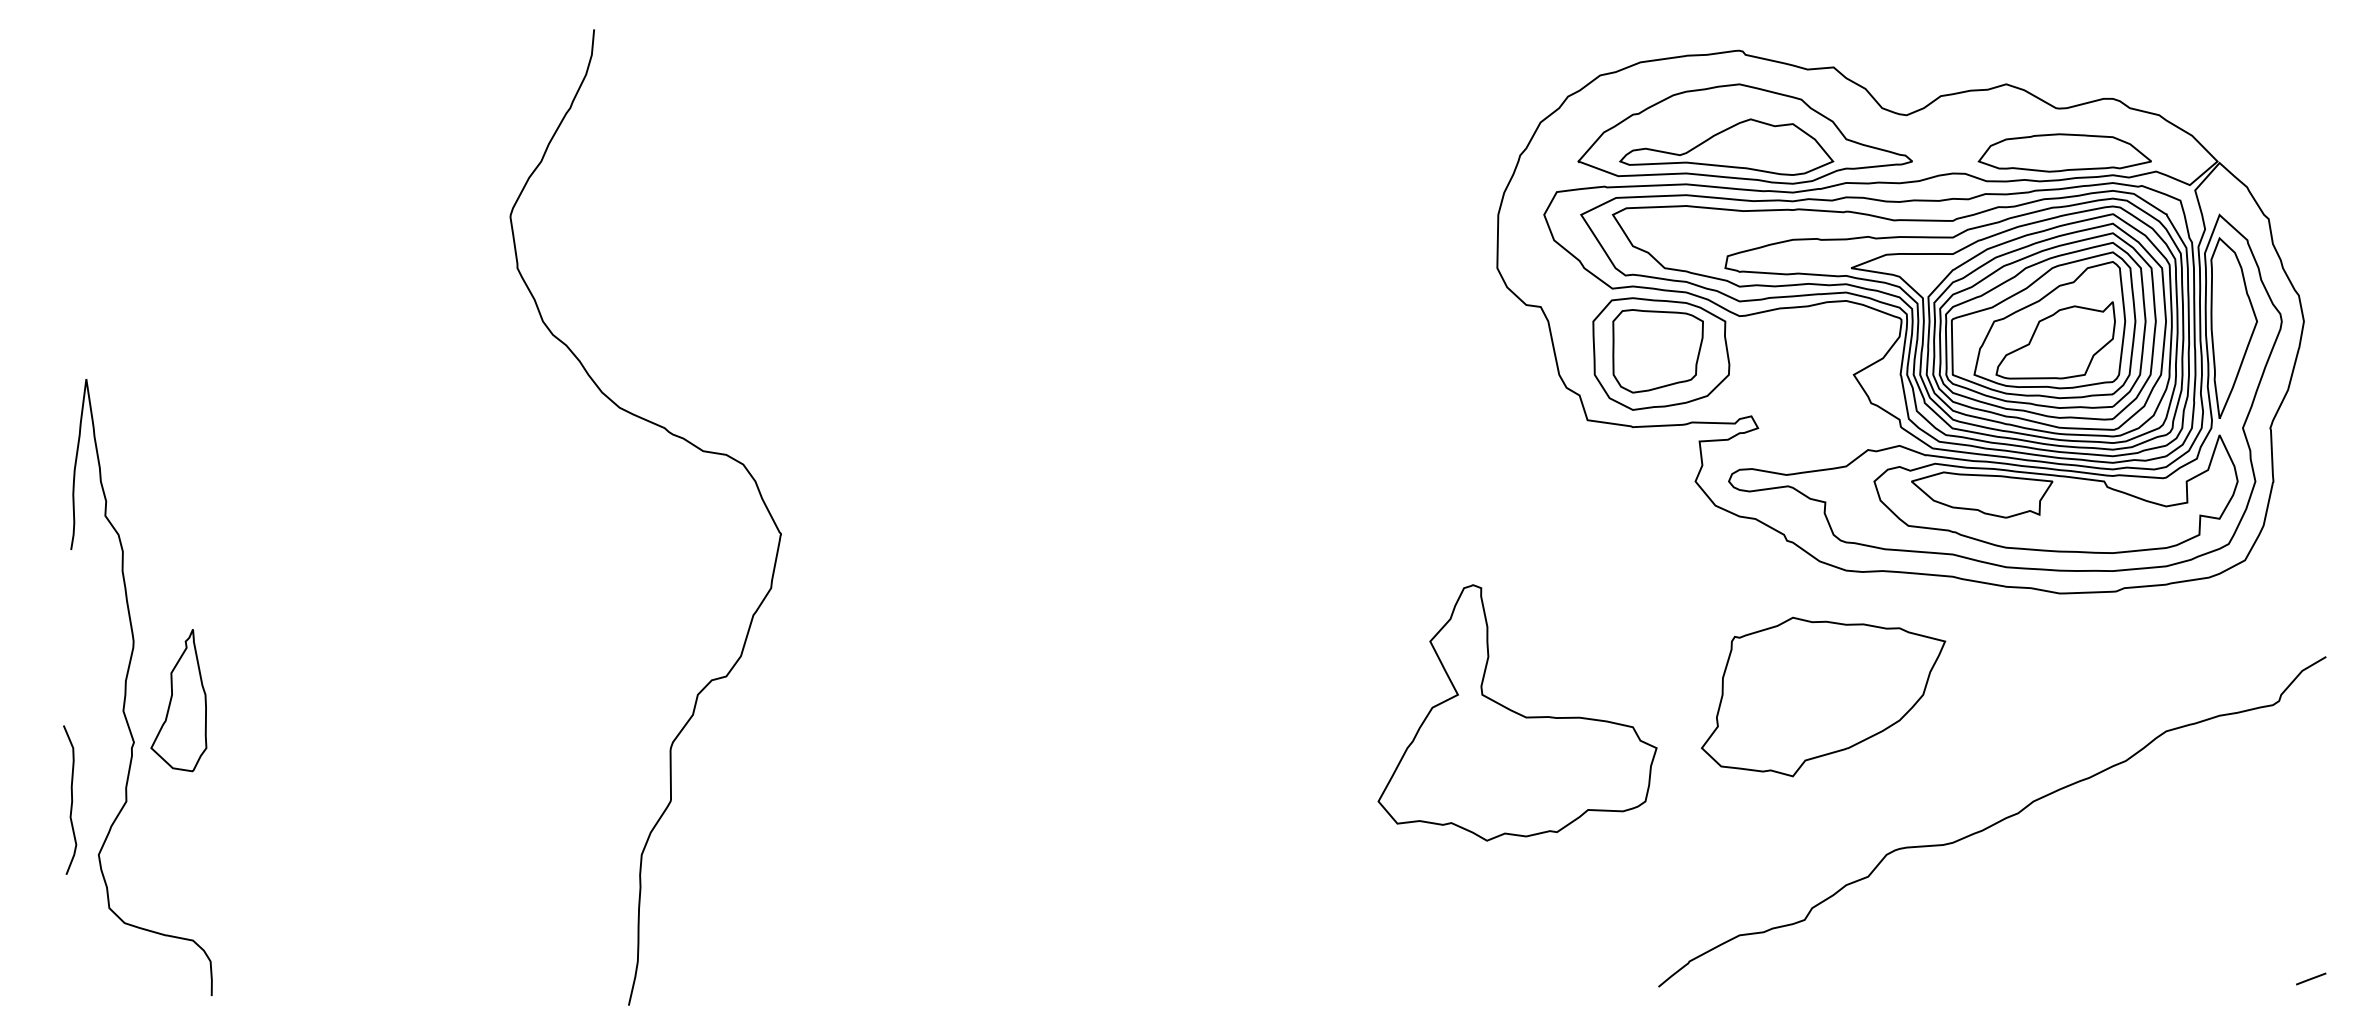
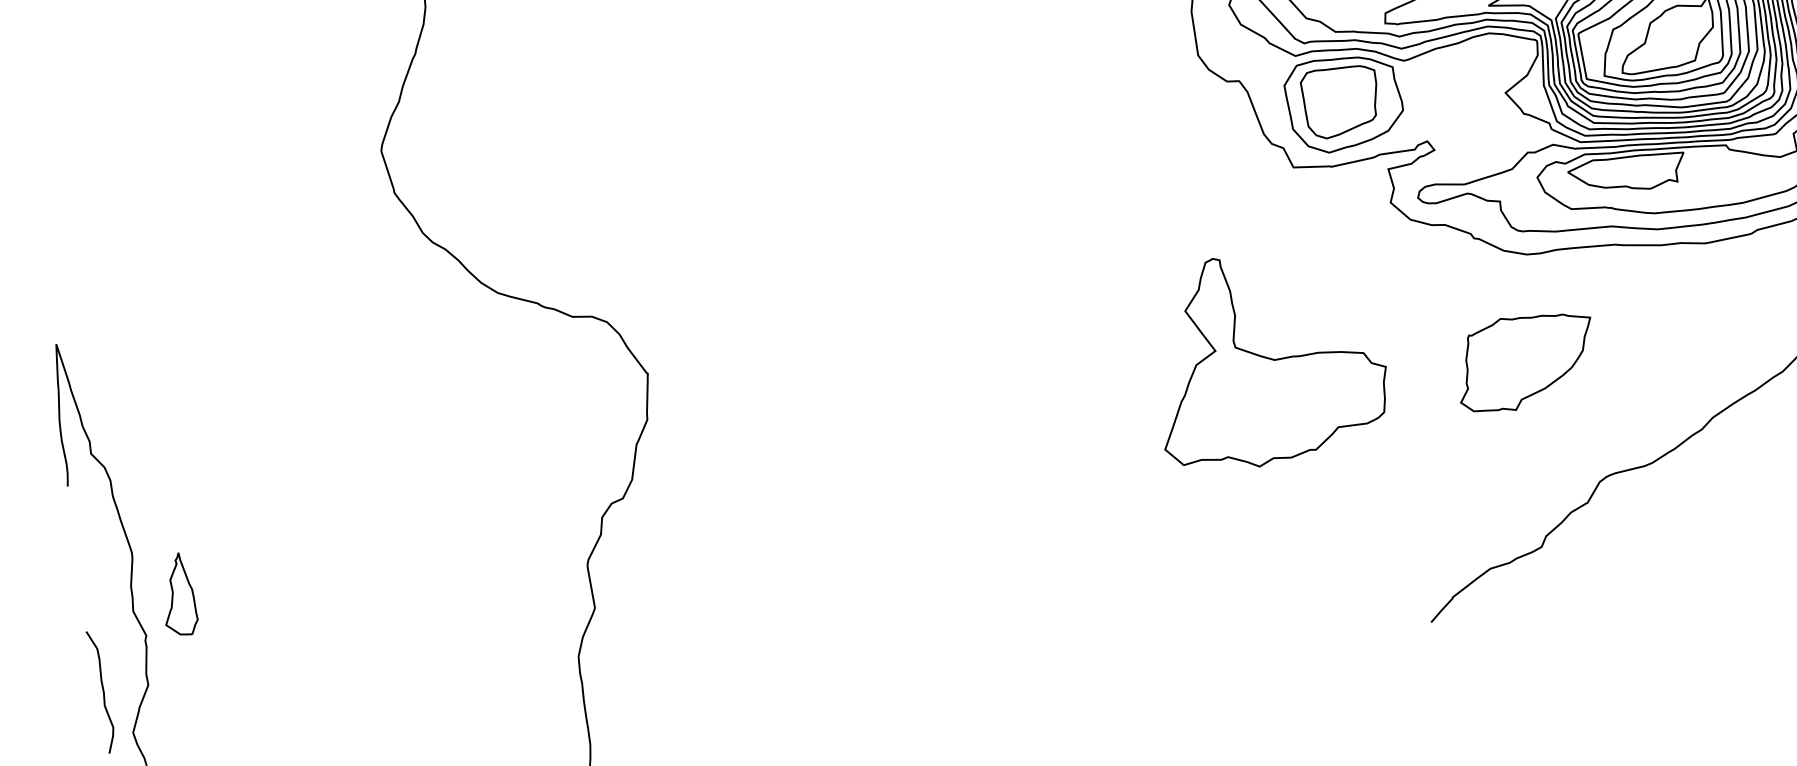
part: (1823, 696) -> (1525, 361), size x0.7
part: (178, 700) -> (176, 594), size x0.7
part: (1517, 712) -> (1266, 357), moved

